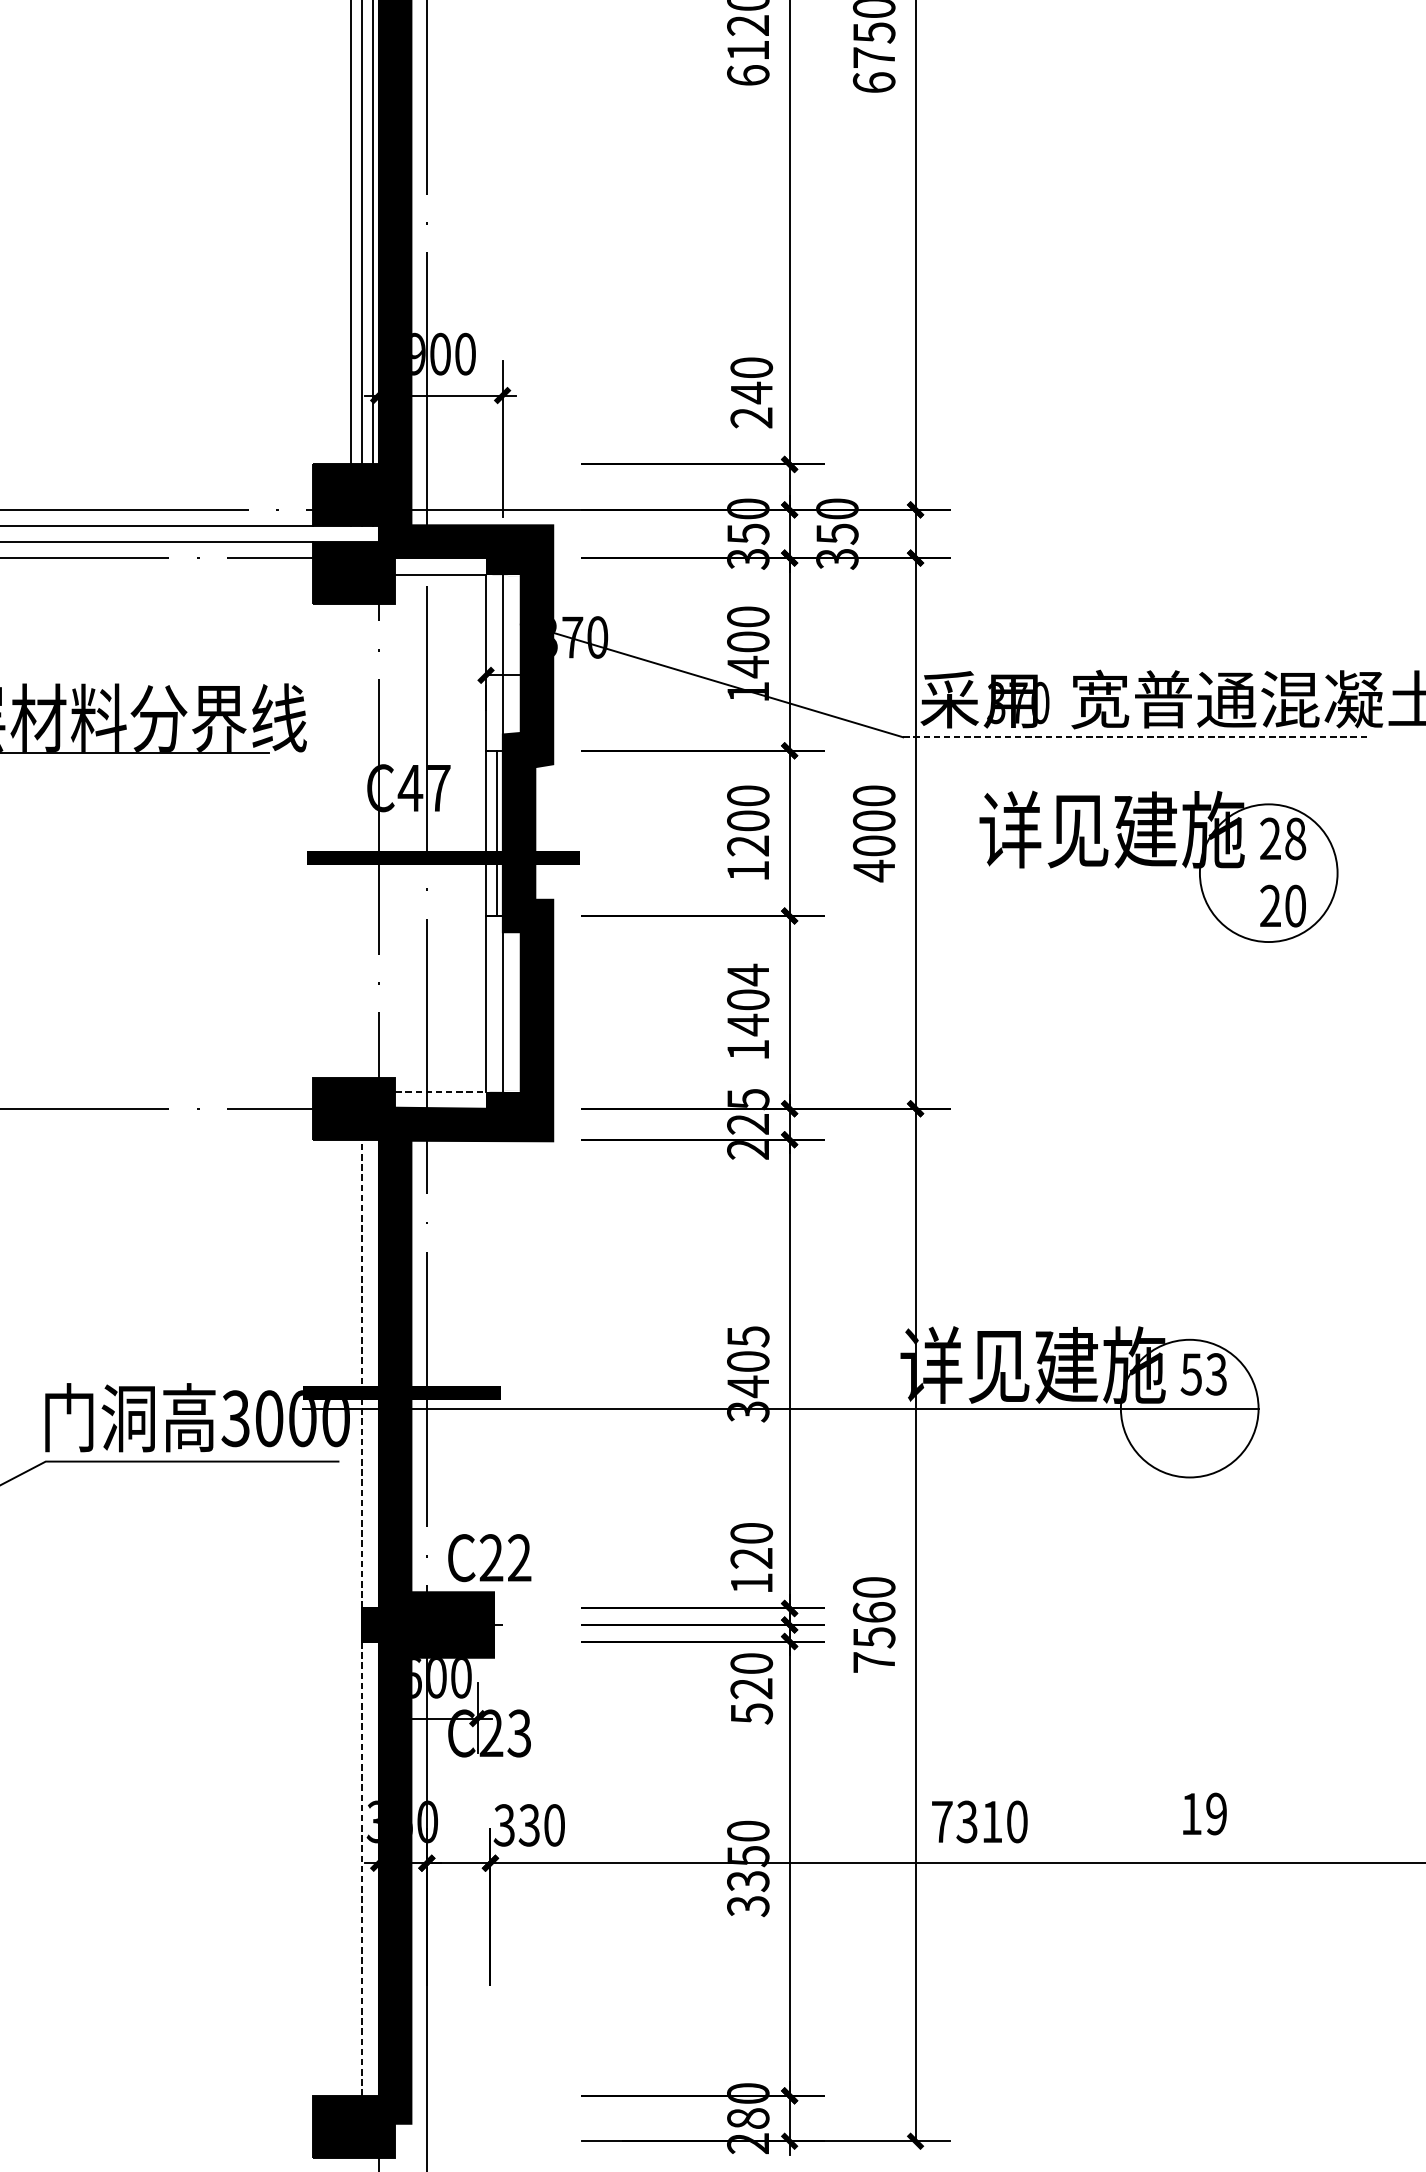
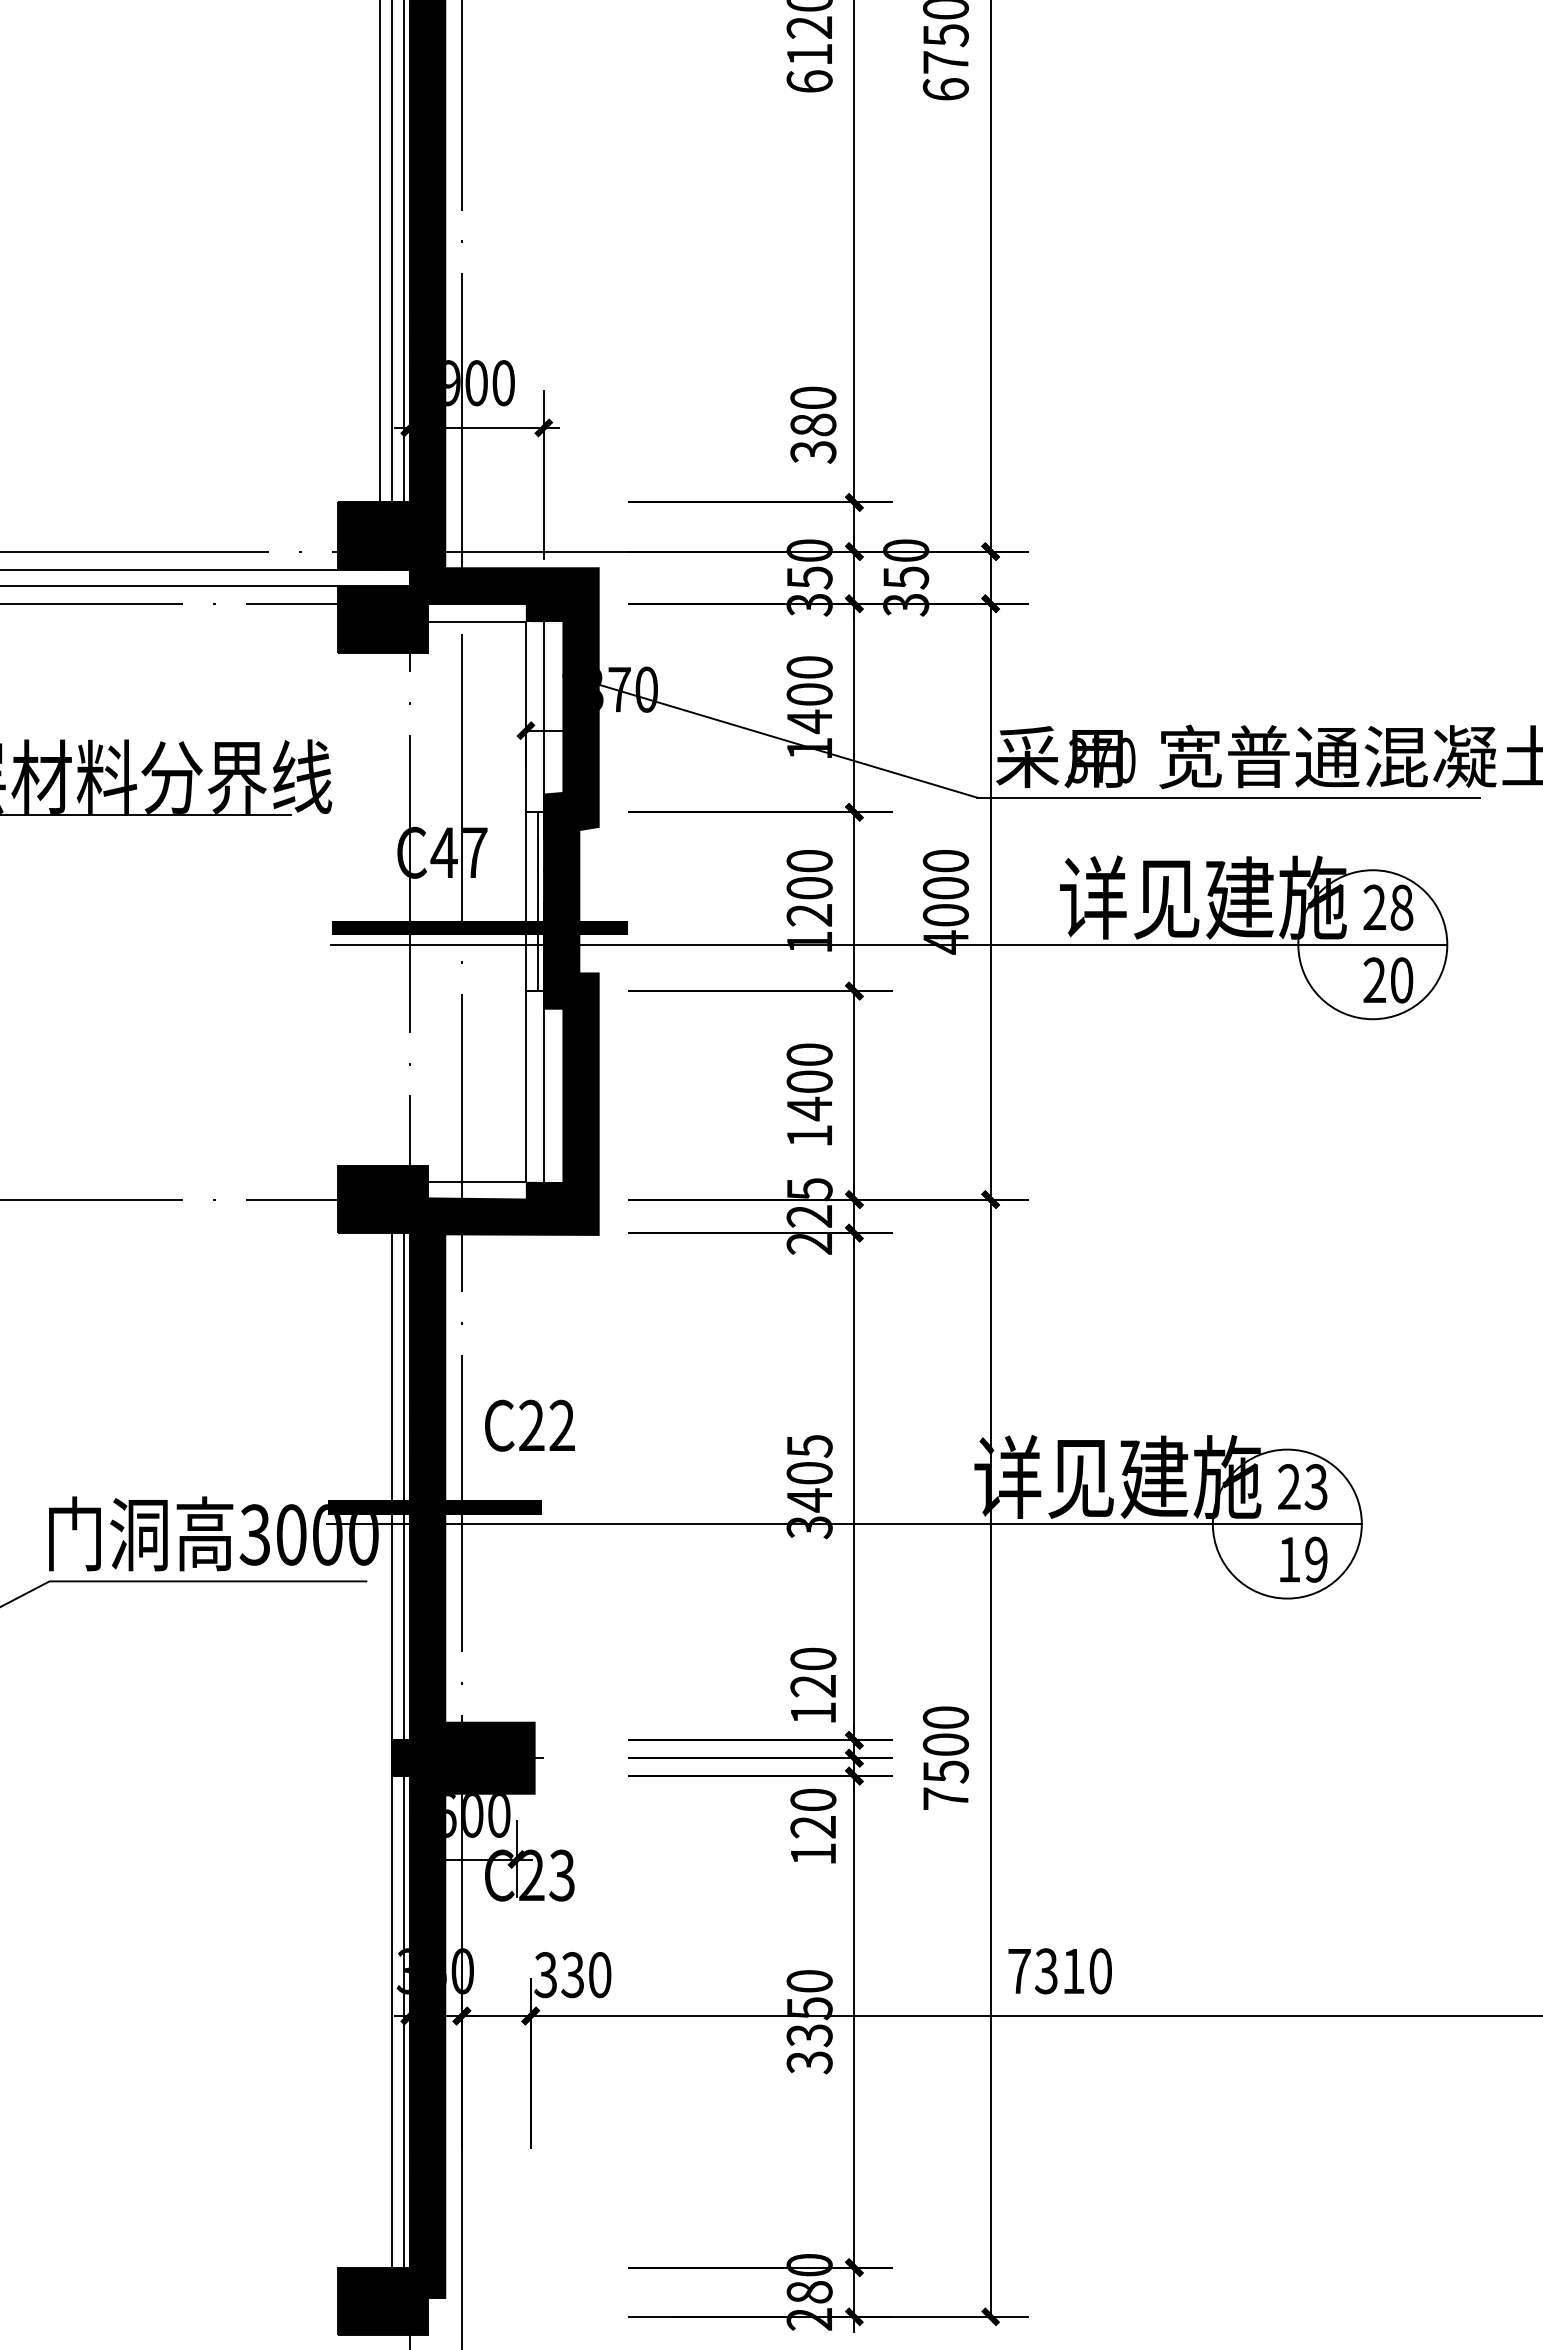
text: (751, 405) -> (813, 438), 240 -> 380
line: (1136, 737) -> (1229, 797), dashed -> solid
line: (822, 872) -> (889, 944), added
text: (748, 974) -> (809, 1054), 1404 -> 1400
line: (441, 1092) -> (477, 1181), dashed -> solid
text: (1190, 1374) -> (1288, 1487), 53 -> 23
text: (489, 1557) -> (529, 1425), moved
text: (873, 1612) -> (945, 1744), 7560 -> 7500
line: (361, 1616) -> (391, 1749), dashed -> solid
line: (372, 1617) -> (403, 1750), added
text: (751, 1713) -> (813, 1854), 520 -> 120
text: (1204, 1813) -> (1303, 1559), moved

